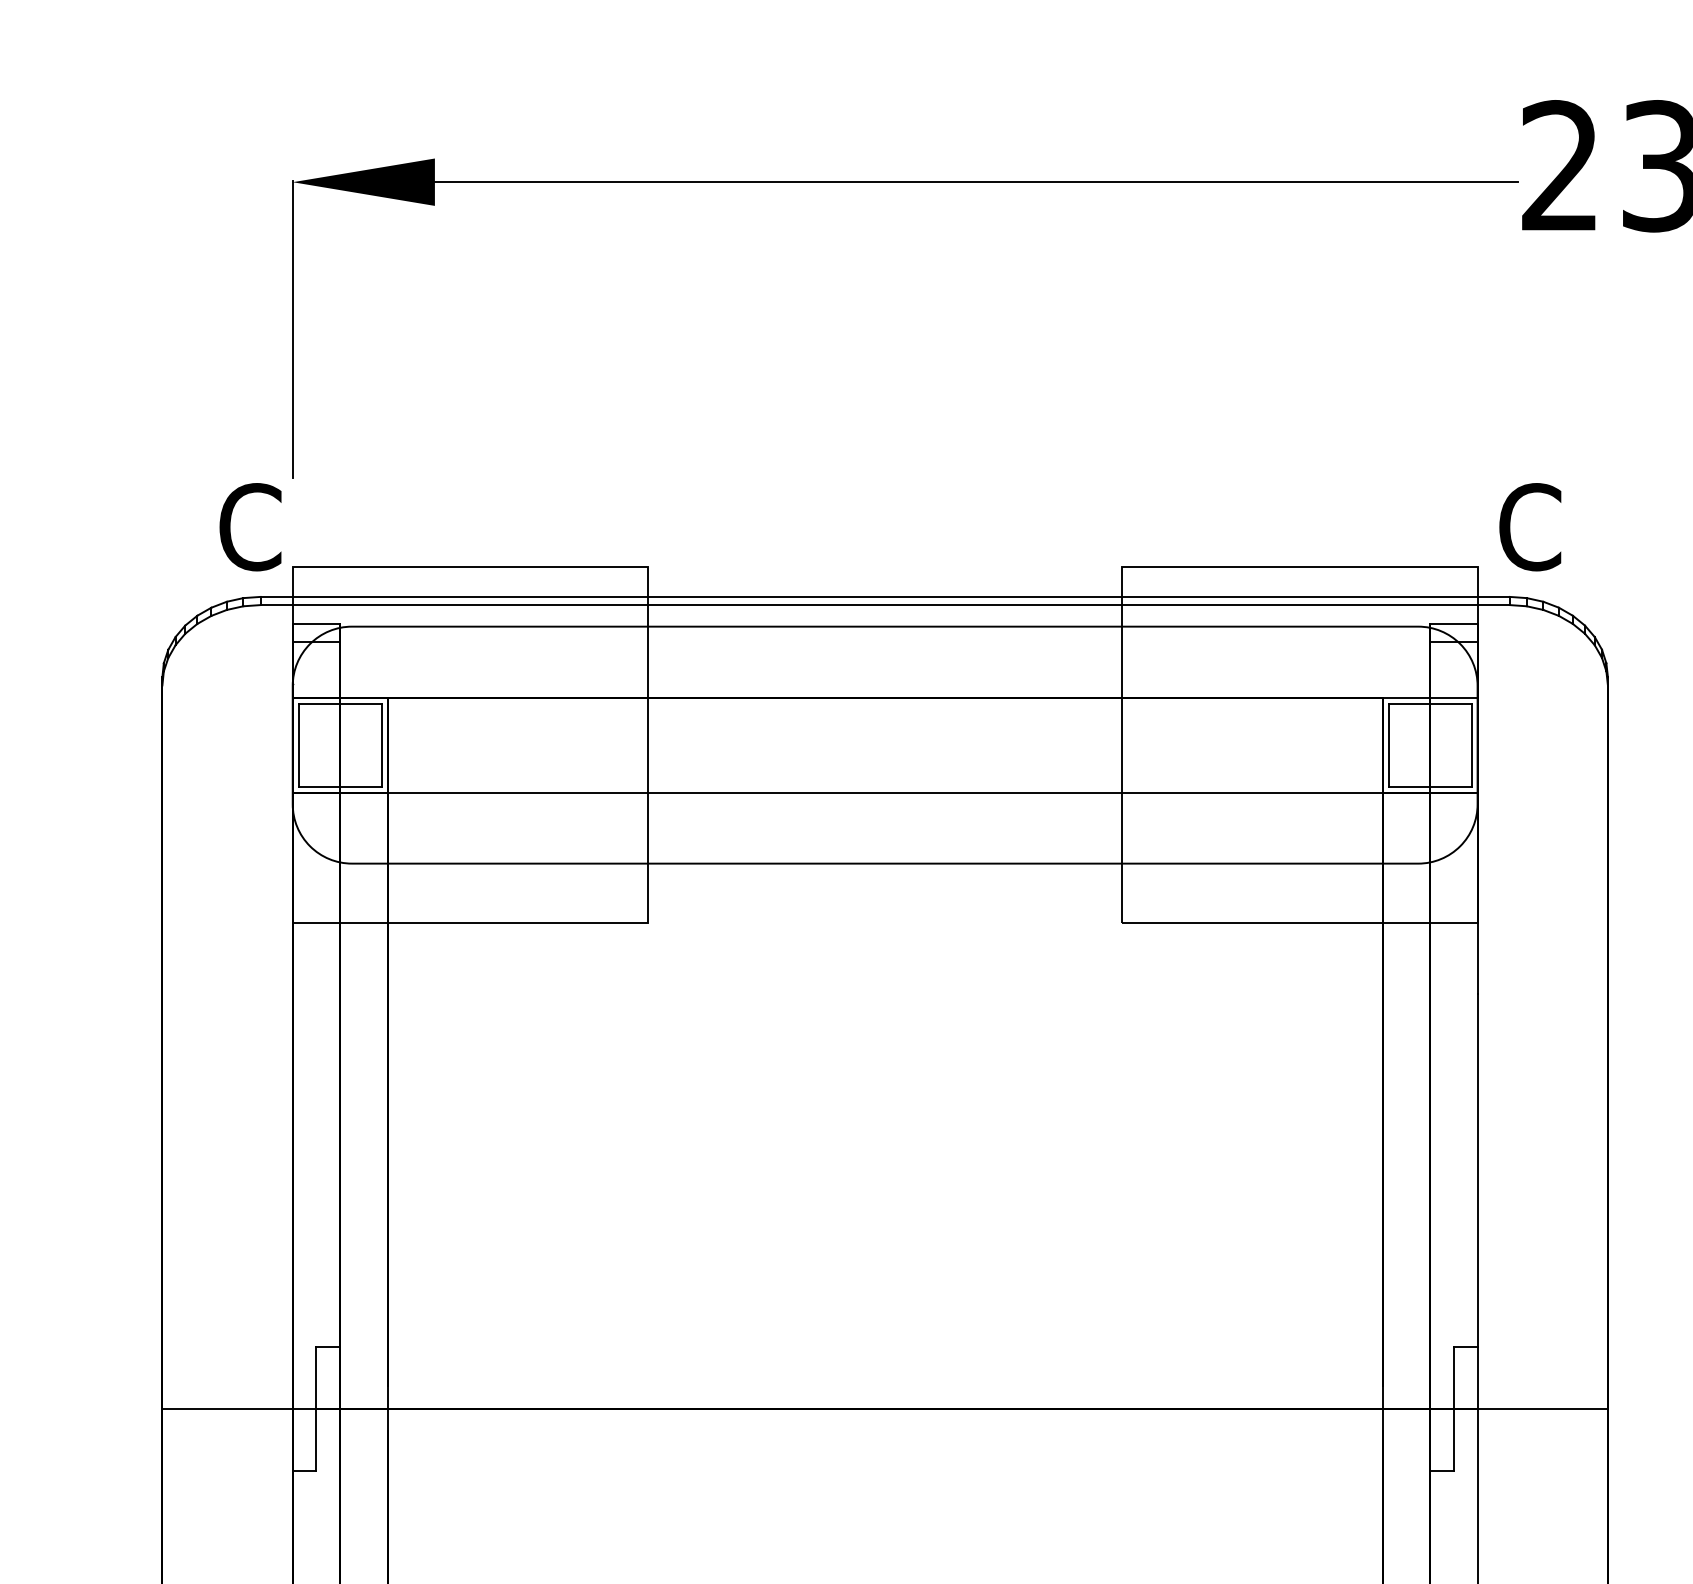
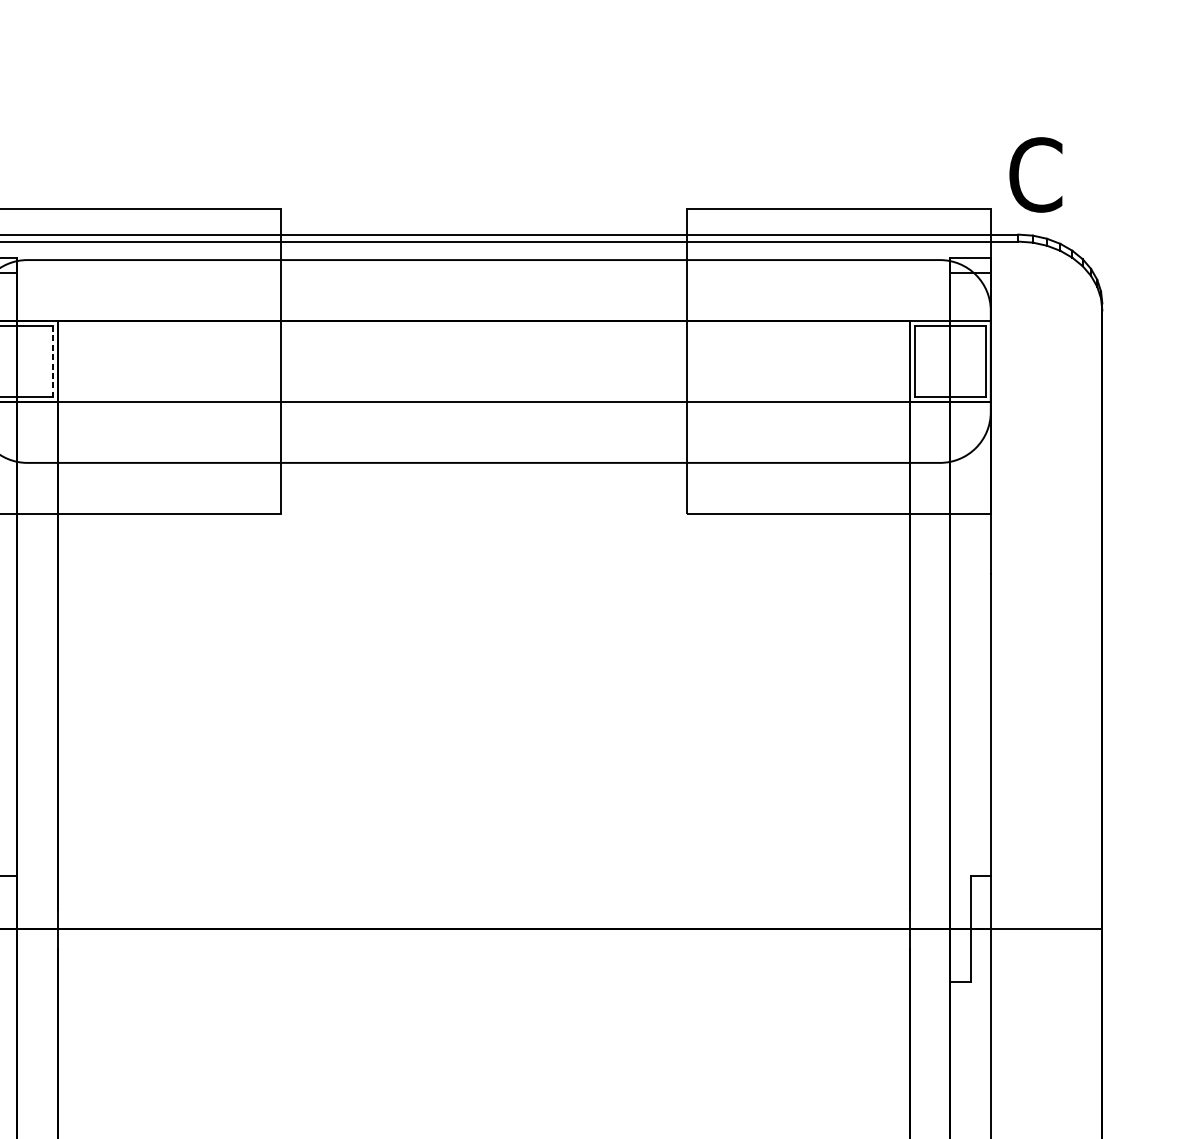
line: (381, 745) -> (52, 361), solid -> dashed

